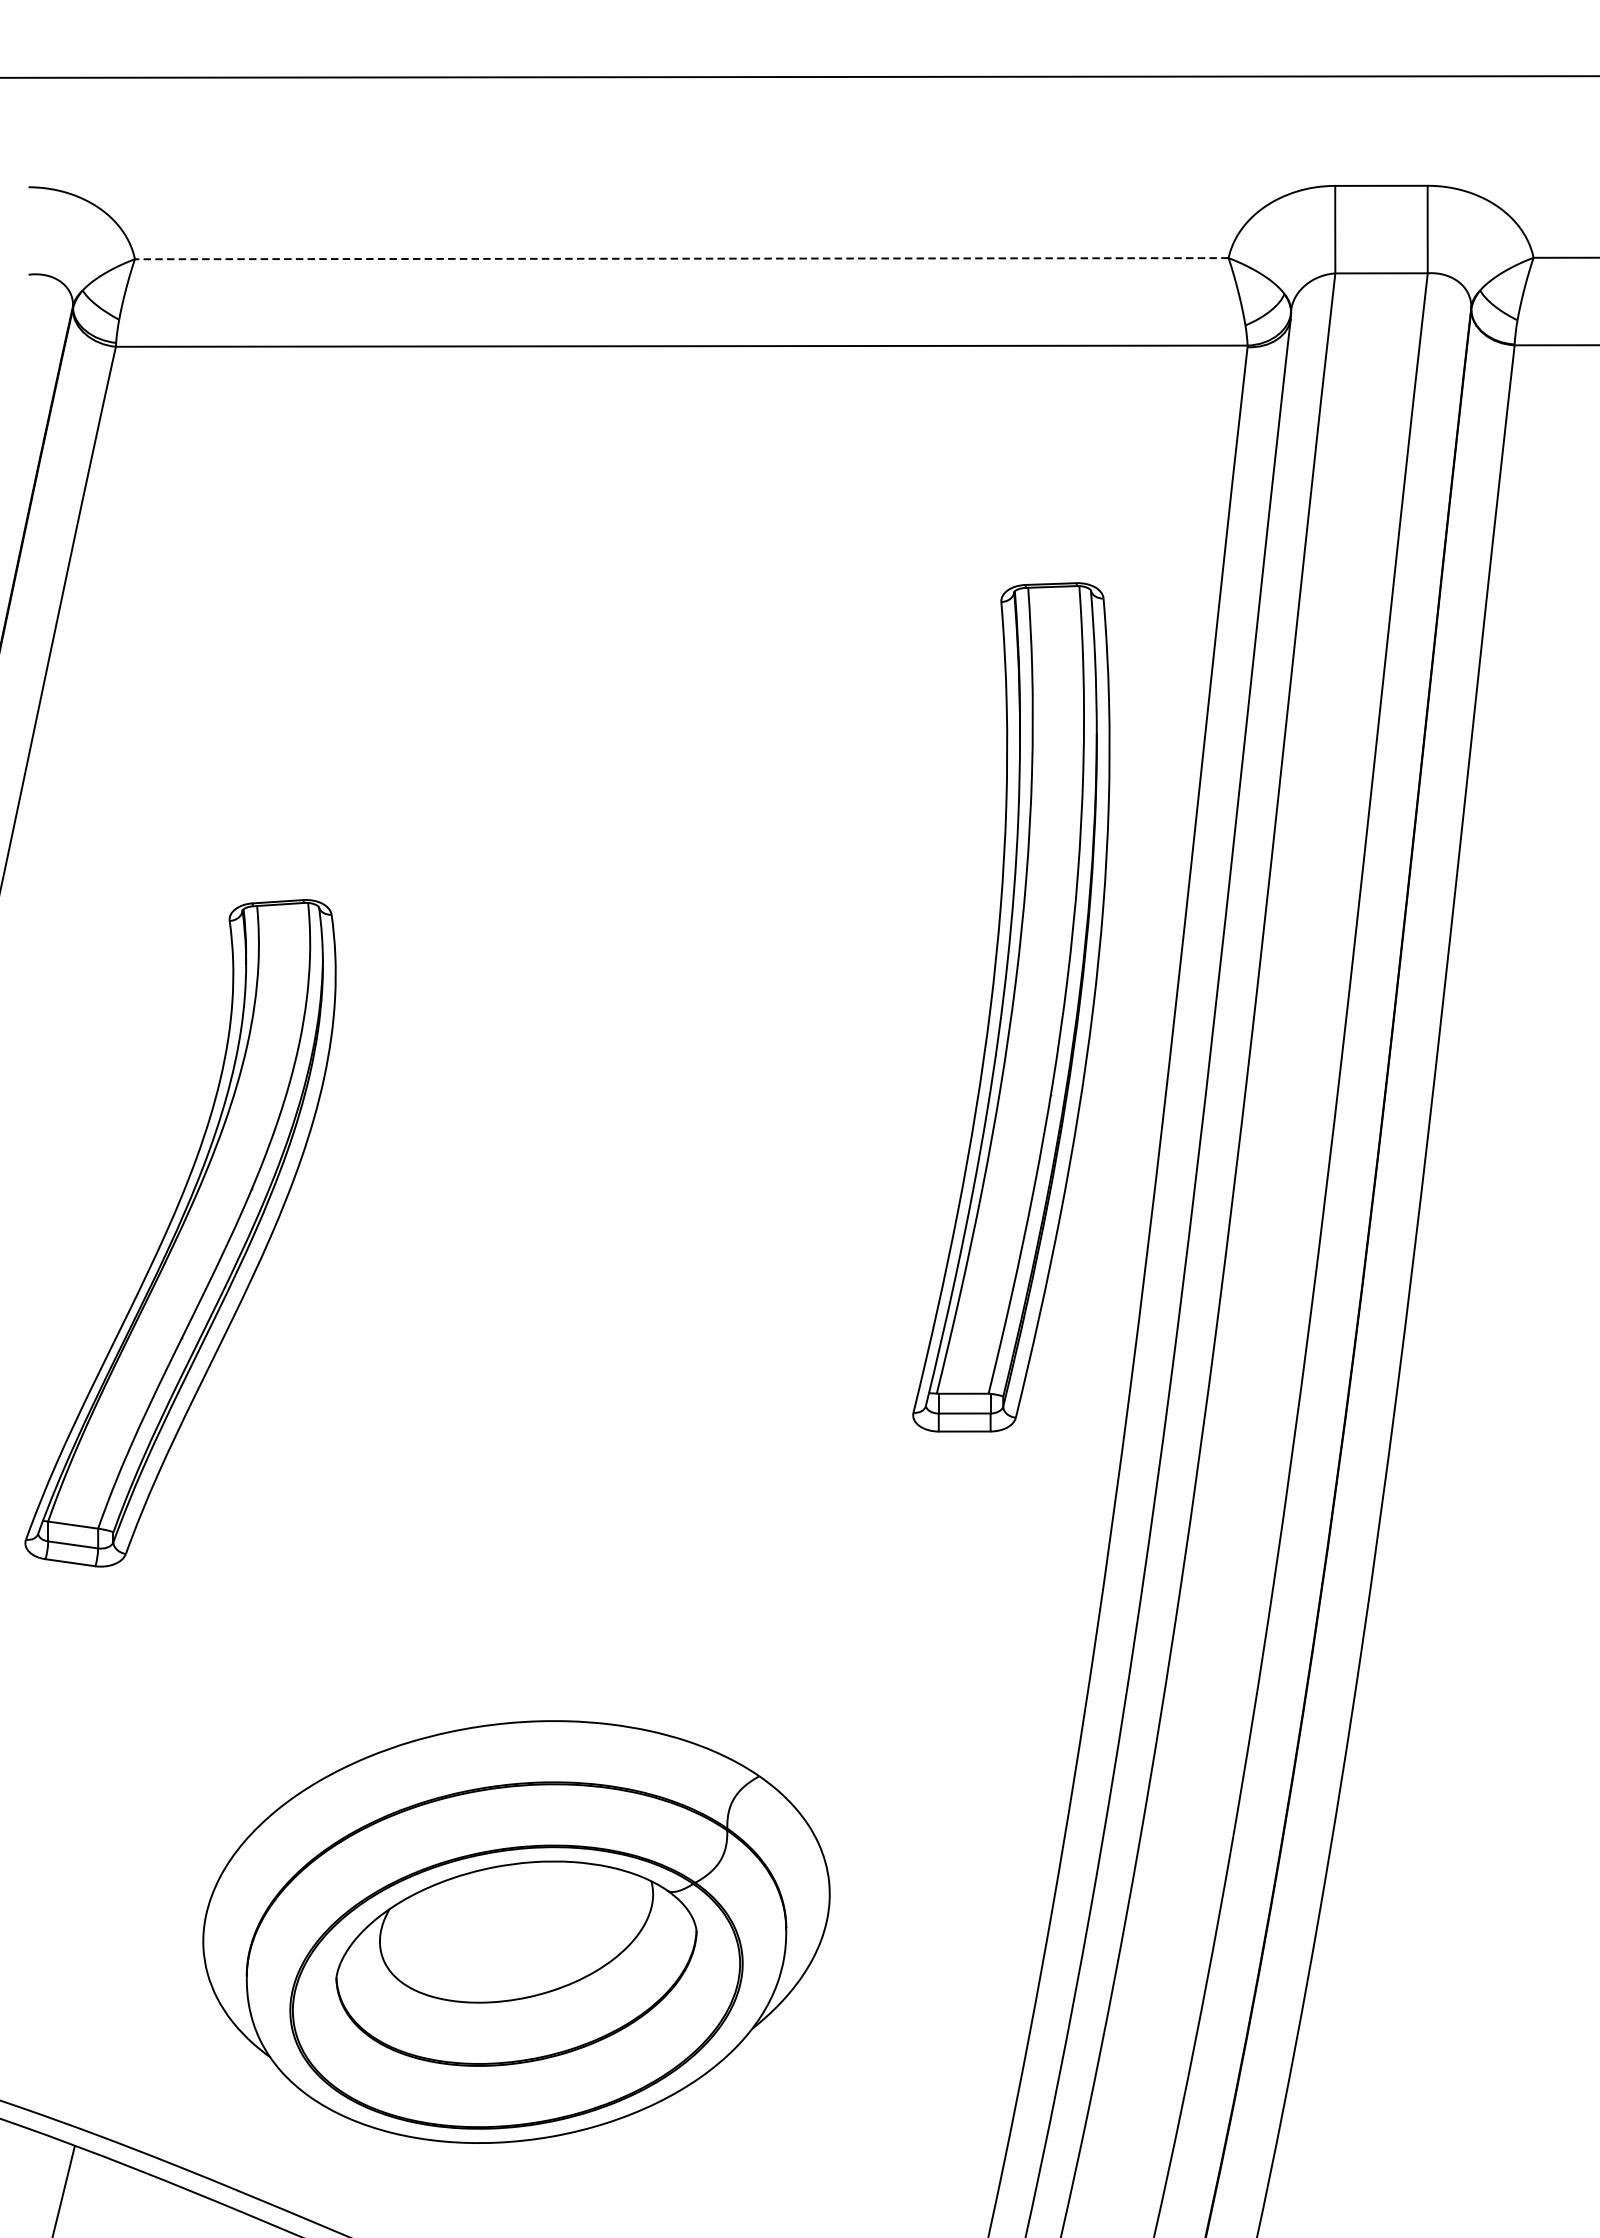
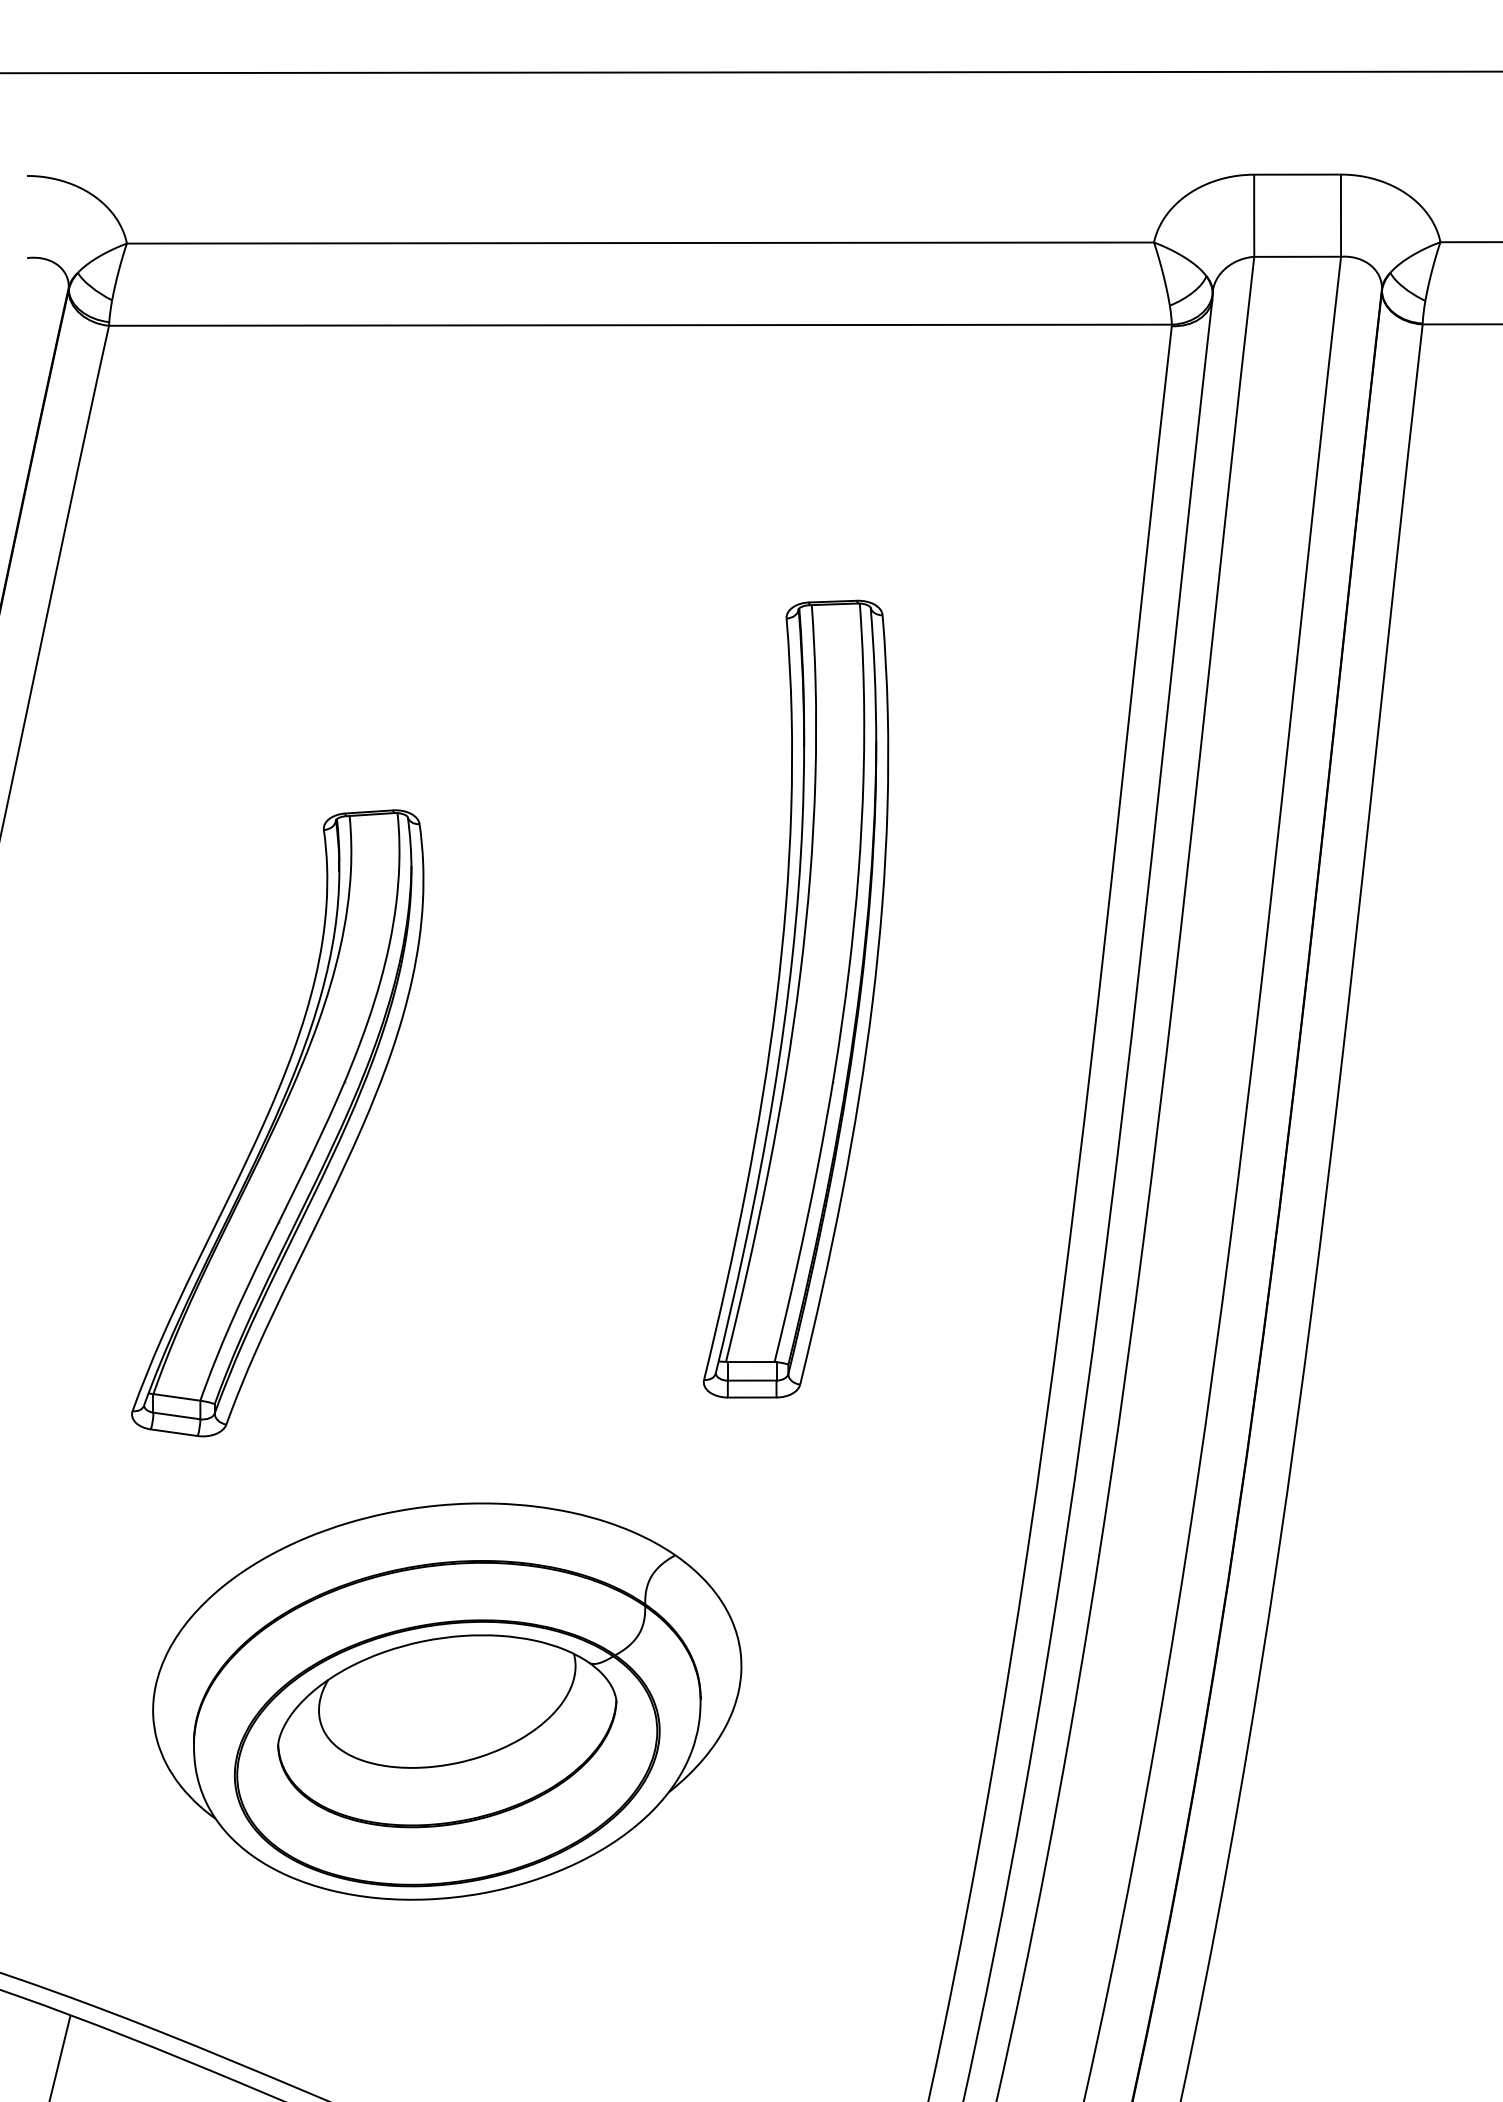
line: (681, 259) -> (640, 243), dashed -> solid
part: (1010, 1006) -> (795, 998), moved
part: (180, 1233) -> (277, 1123), moved
part: (516, 1931) -> (447, 1701), moved

